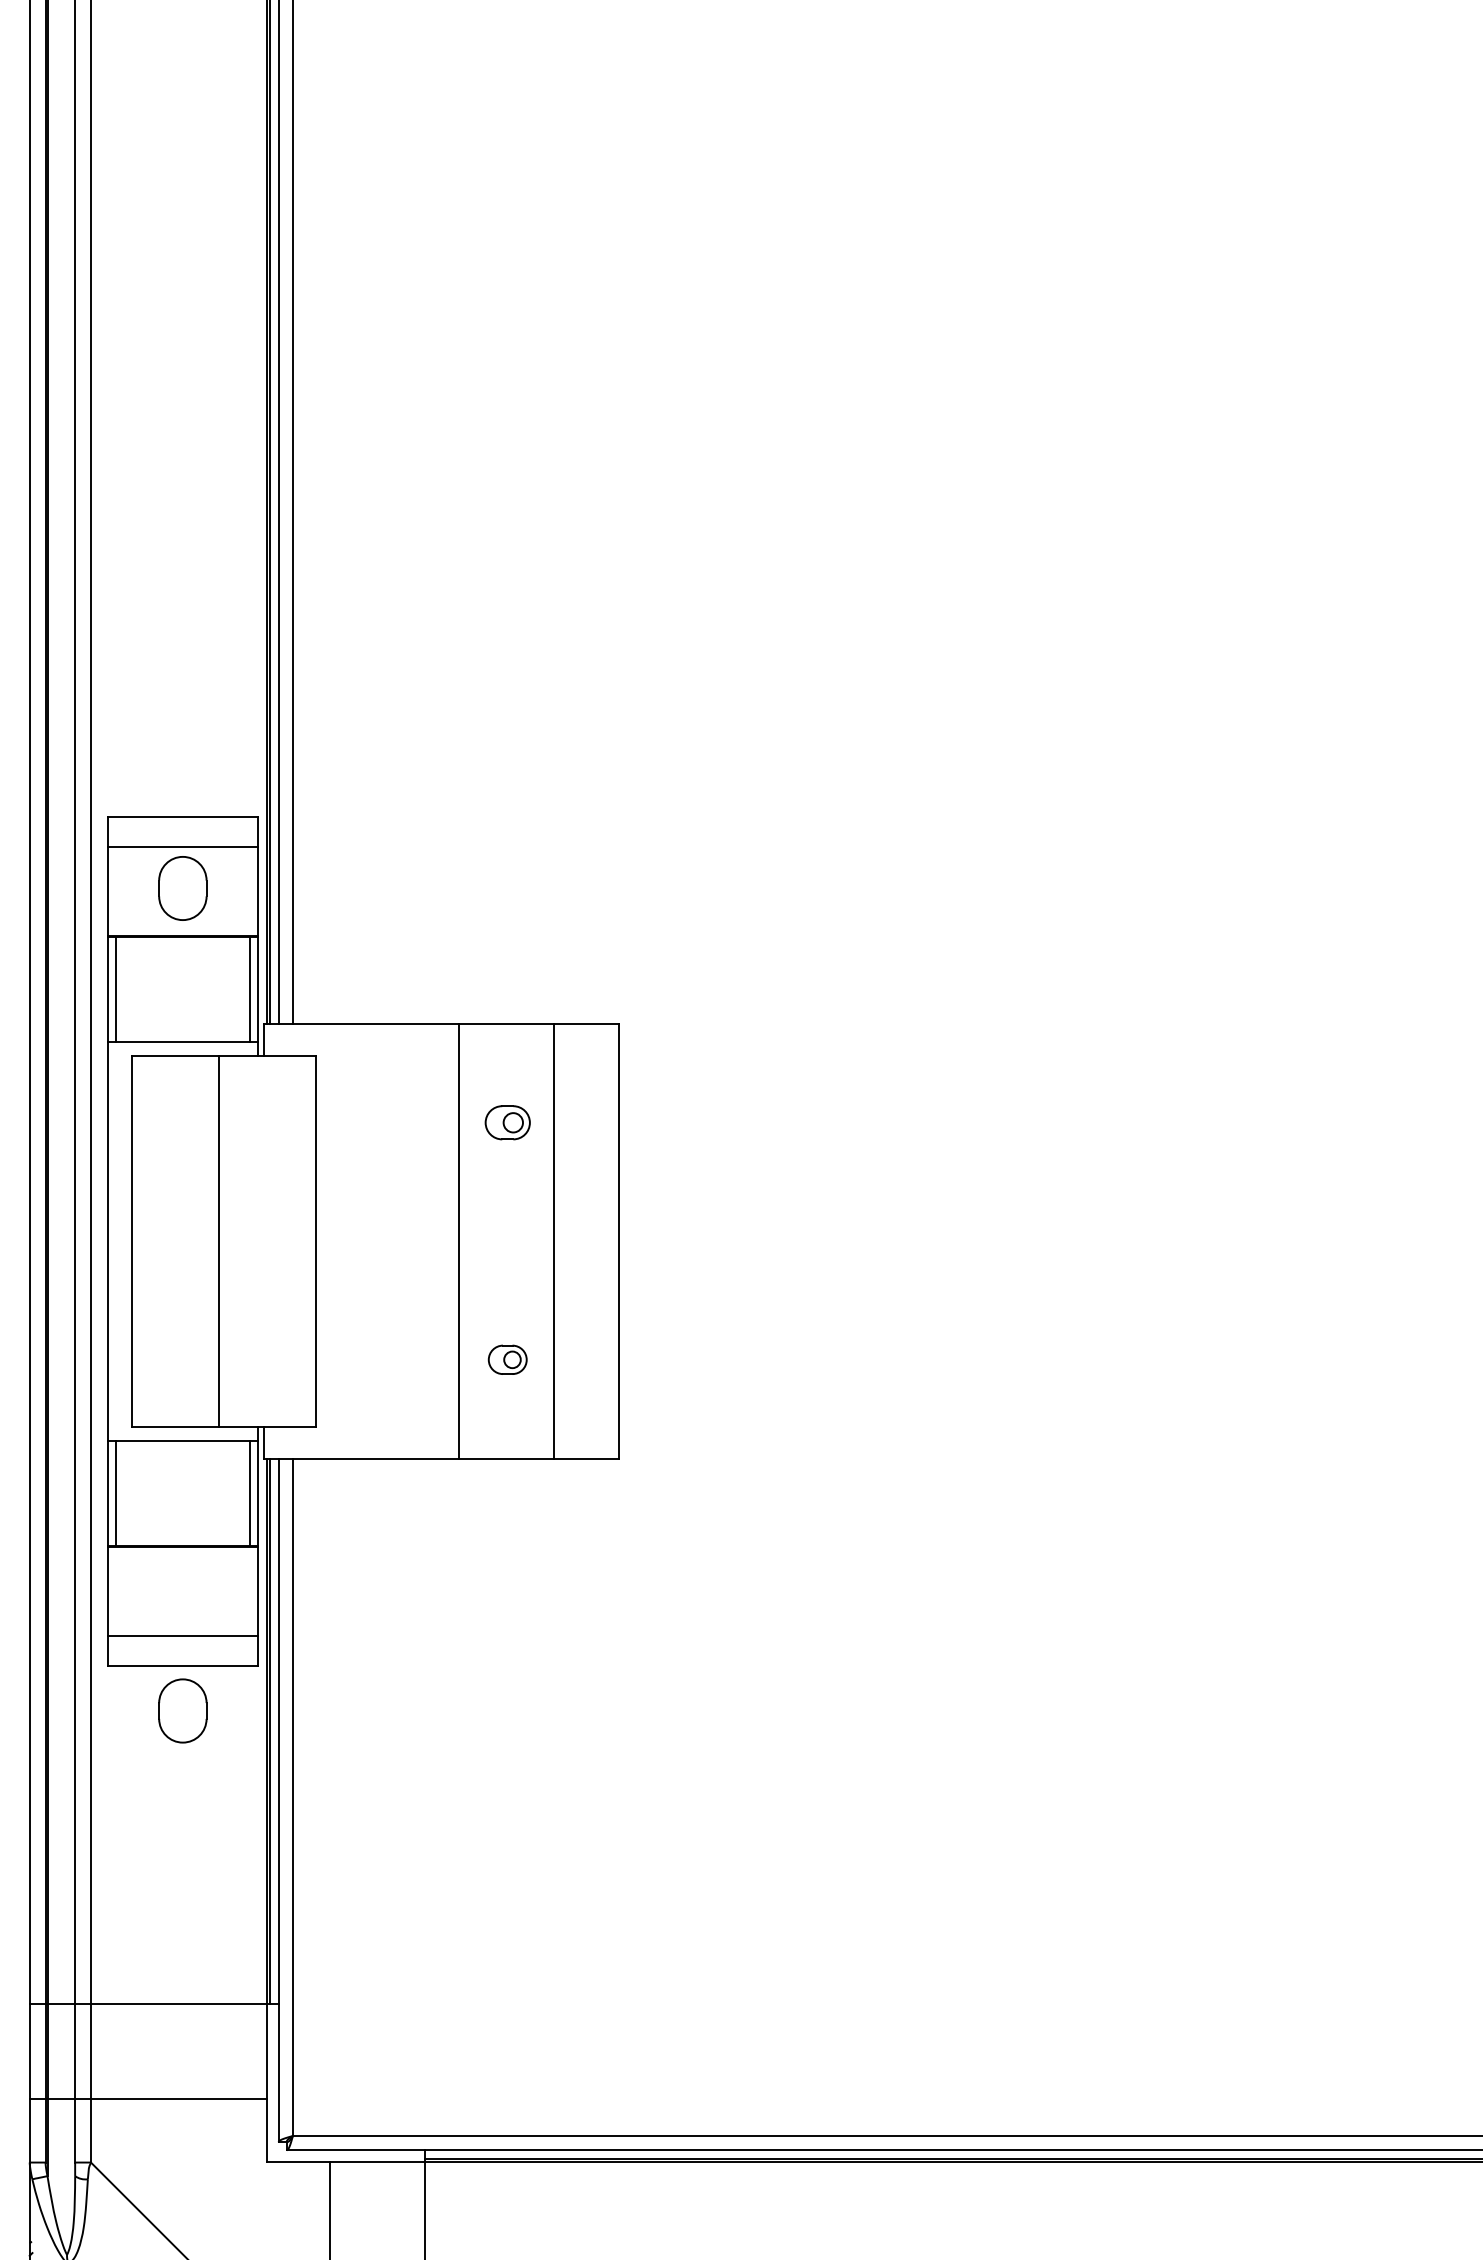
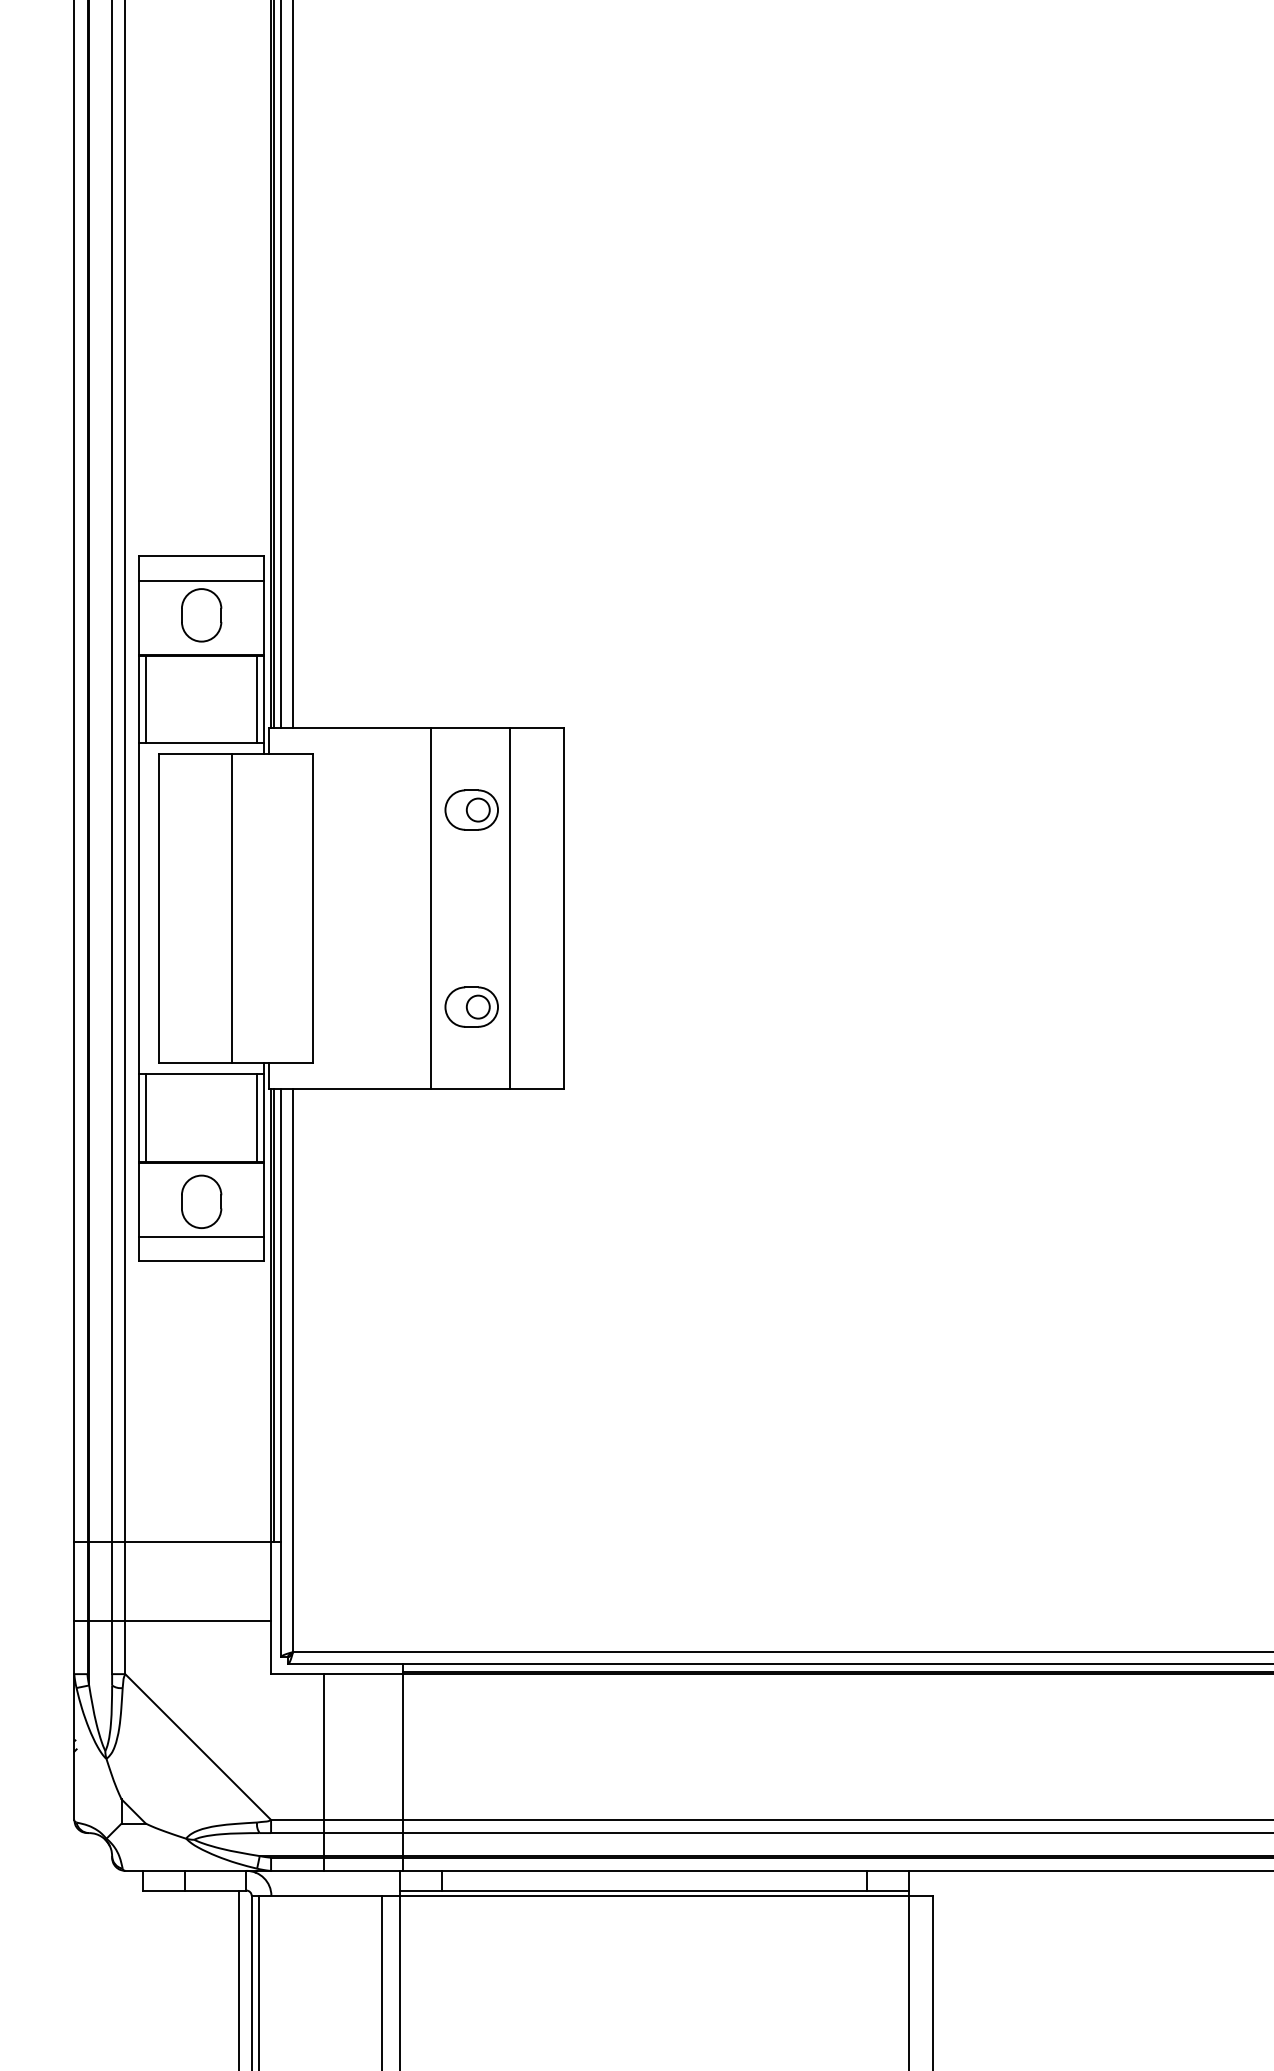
part: (507, 1122) -> (471, 809), size x1.43
part: (507, 1359) -> (471, 1006), size x1.67
part: (182, 1710) -> (201, 1201), moved

